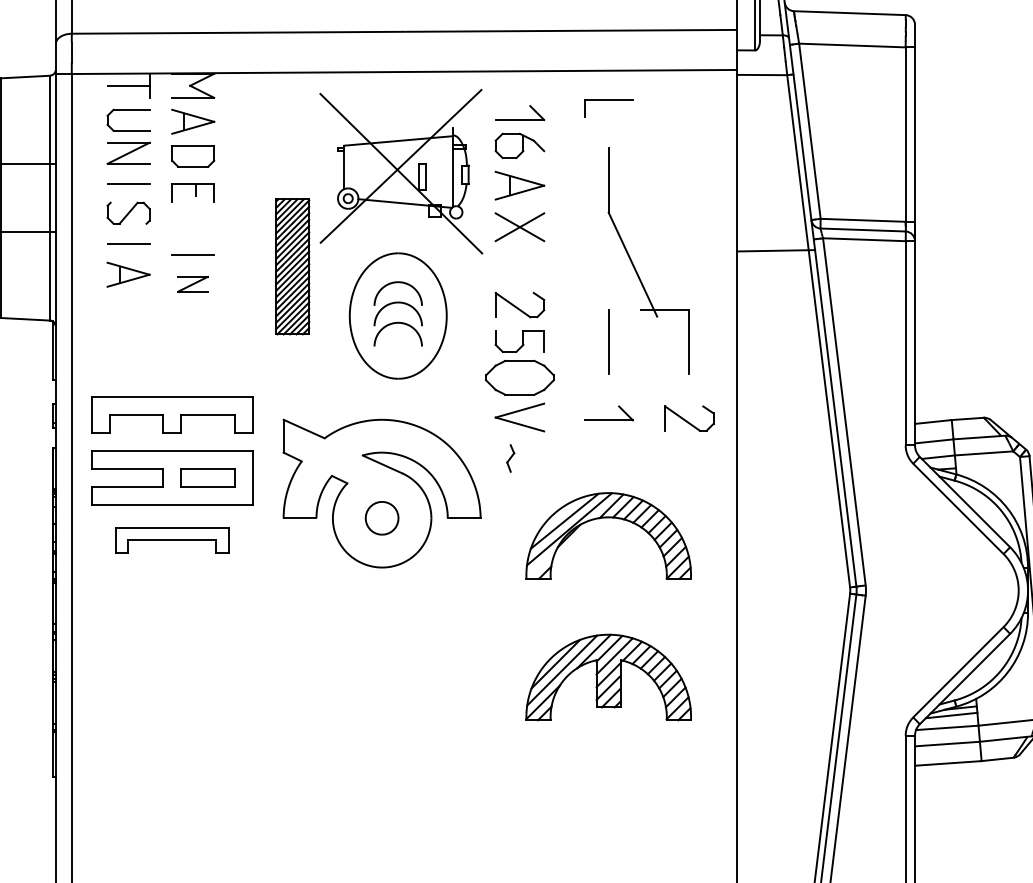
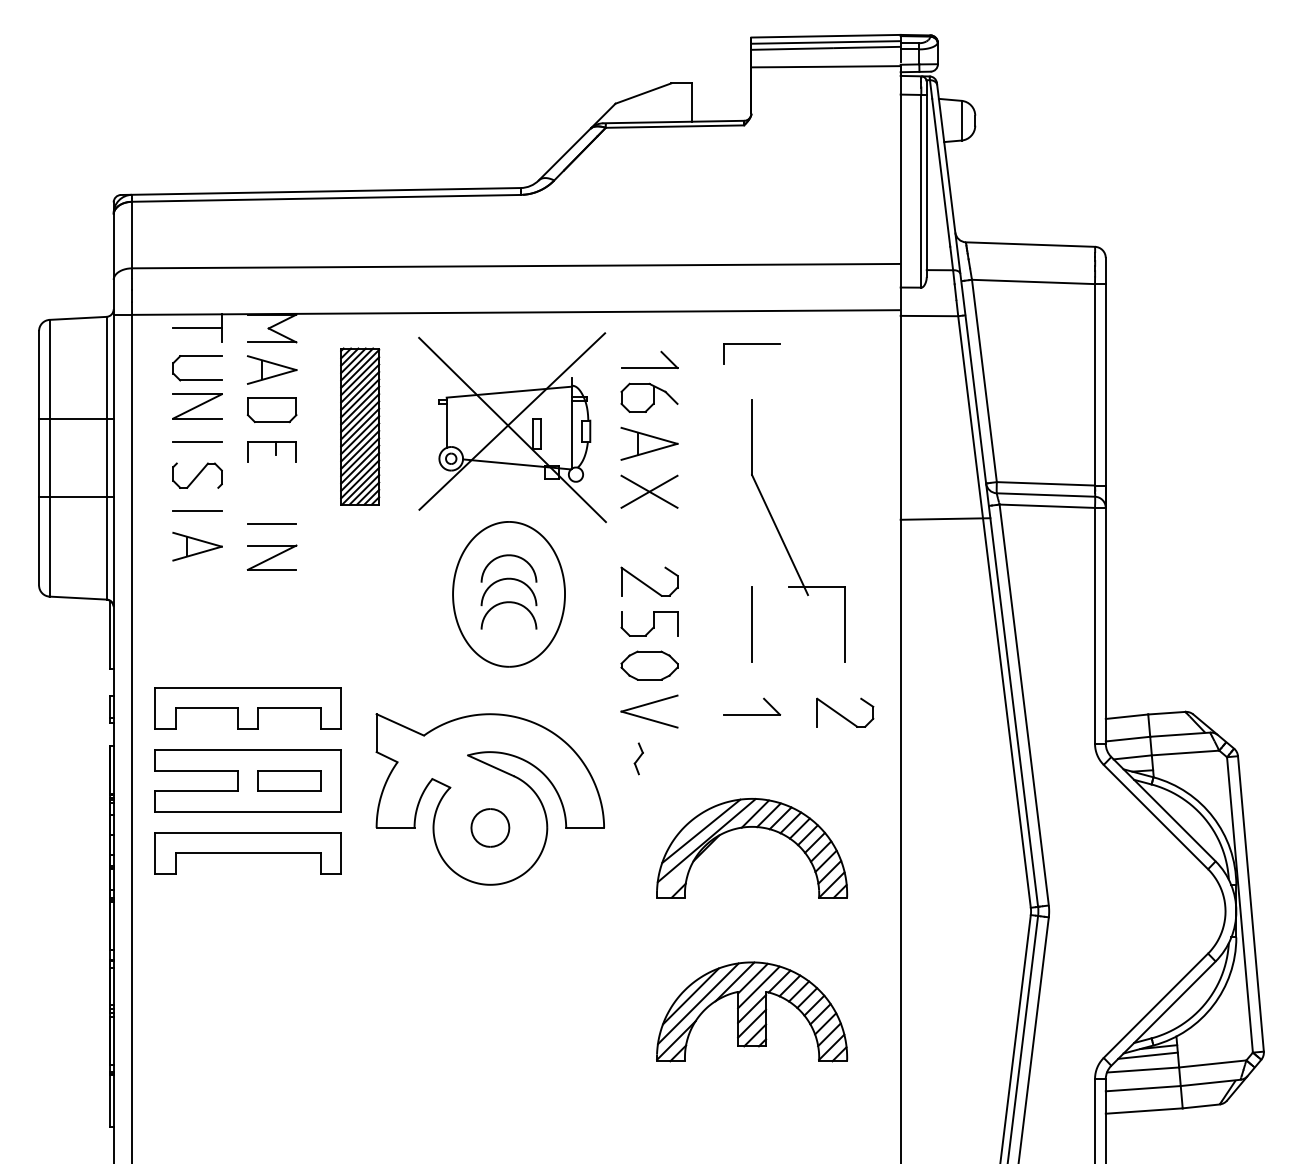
part: (293, 266) -> (360, 426), moved
part: (192, 284) -> (271, 557), size x1.43
part: (519, 377) -> (649, 665), size x0.71
part: (171, 540) -> (247, 853), size x1.43

